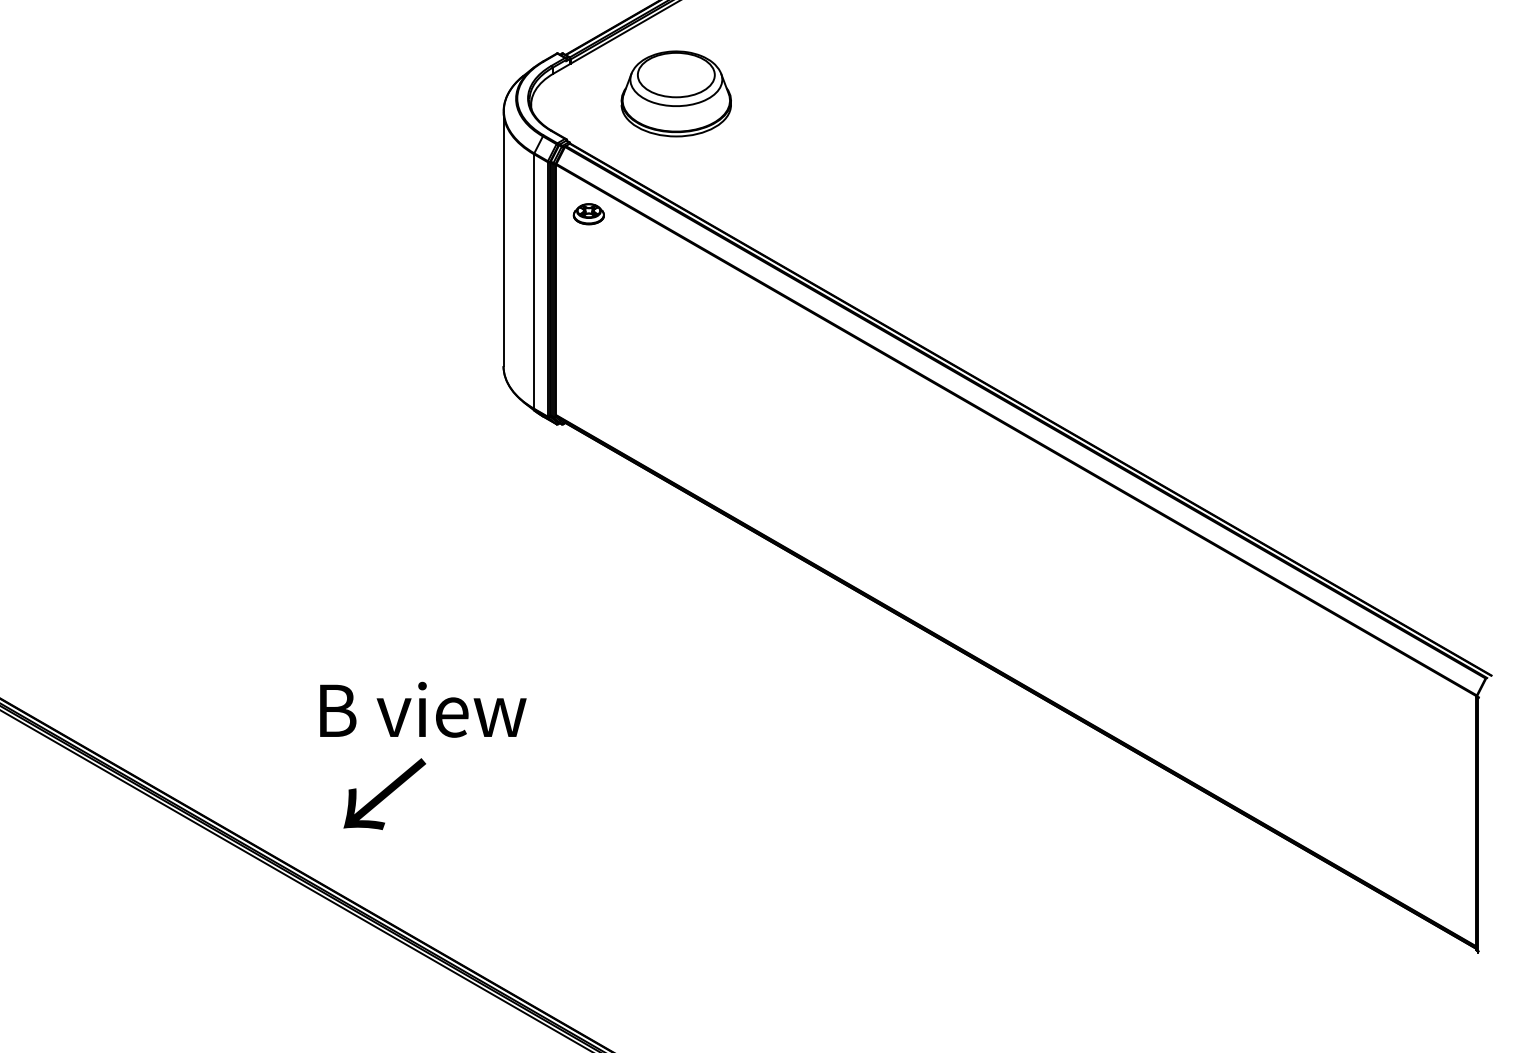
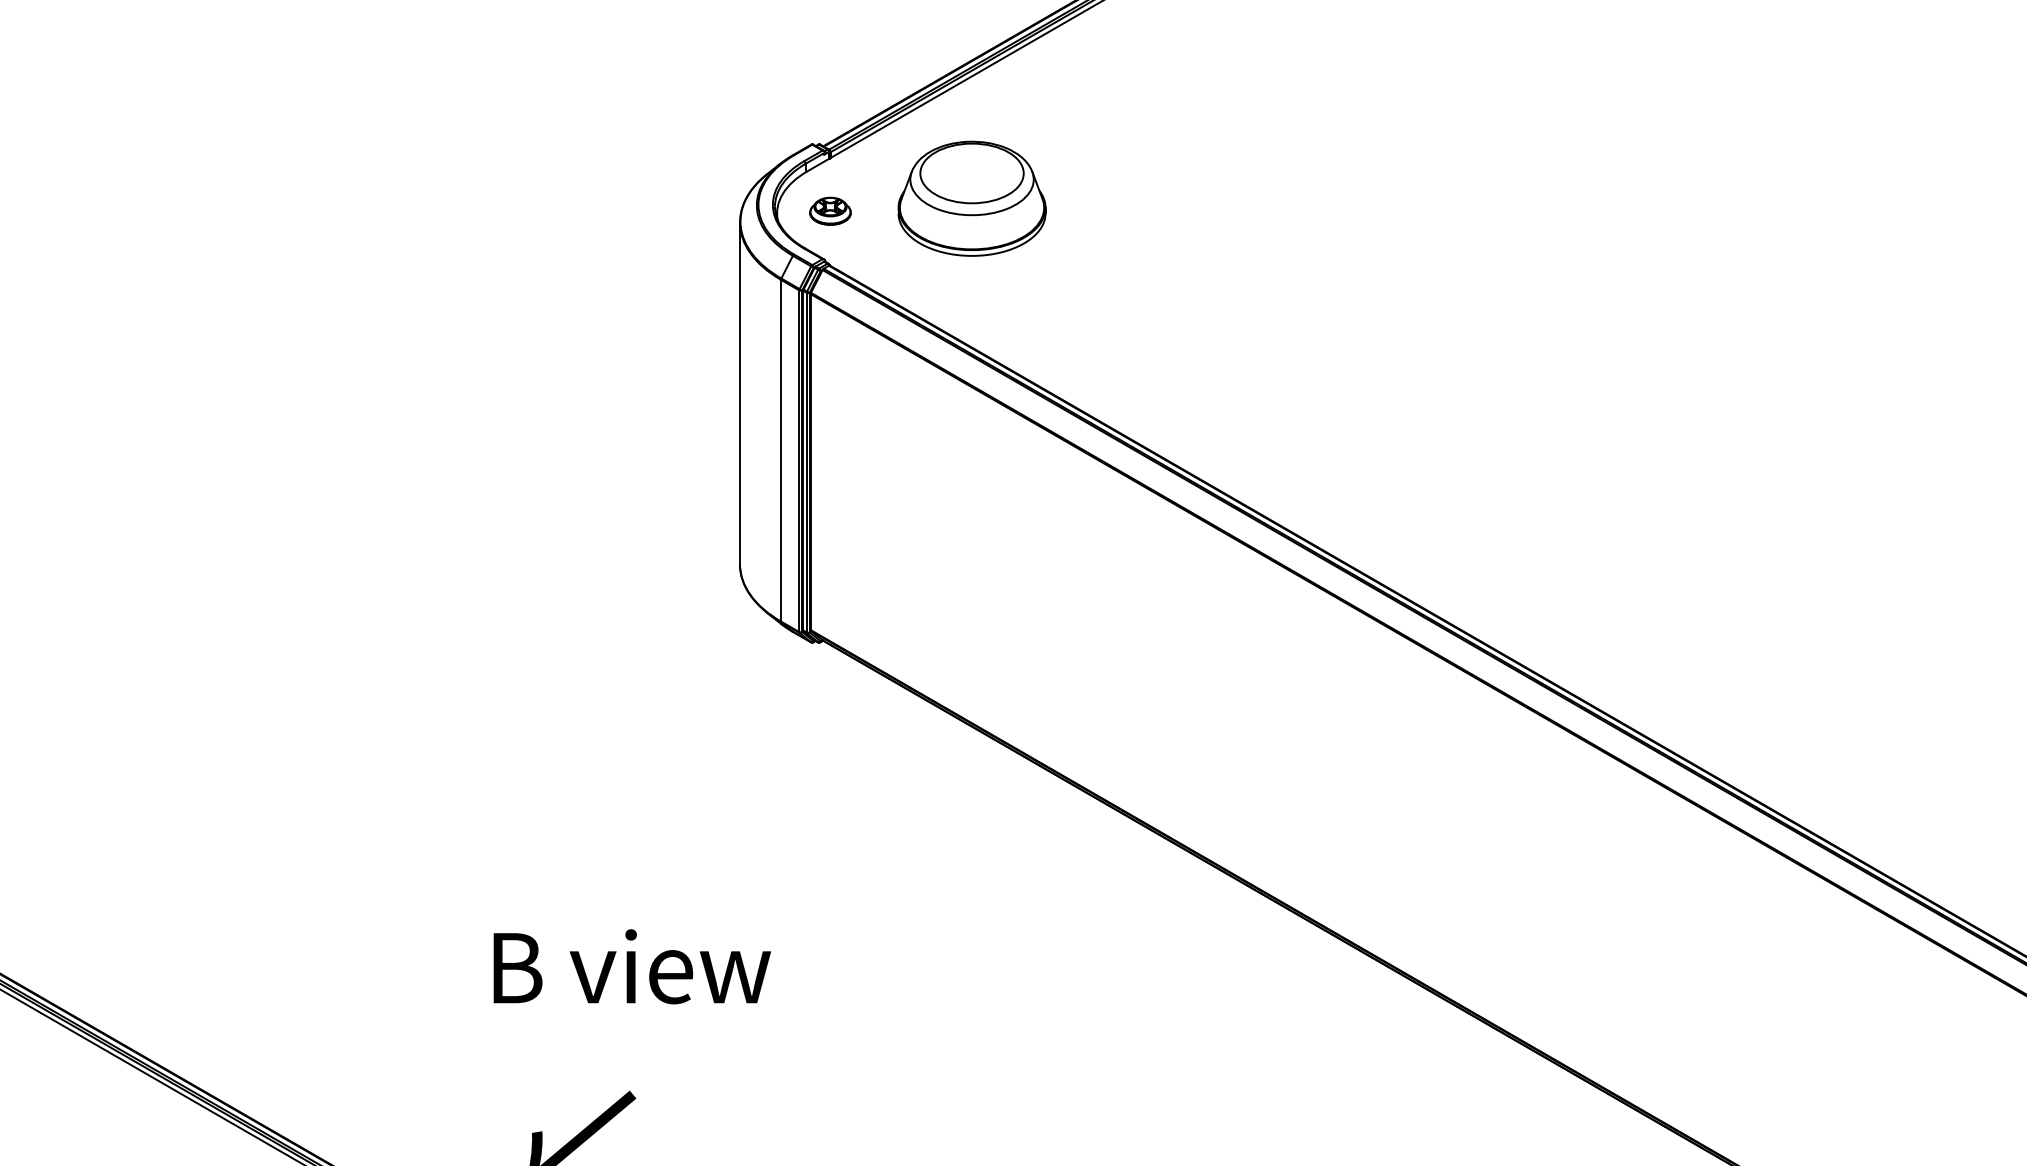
part: (588, 214) -> (829, 211), moved
text: (423, 709) -> (632, 966), moved

